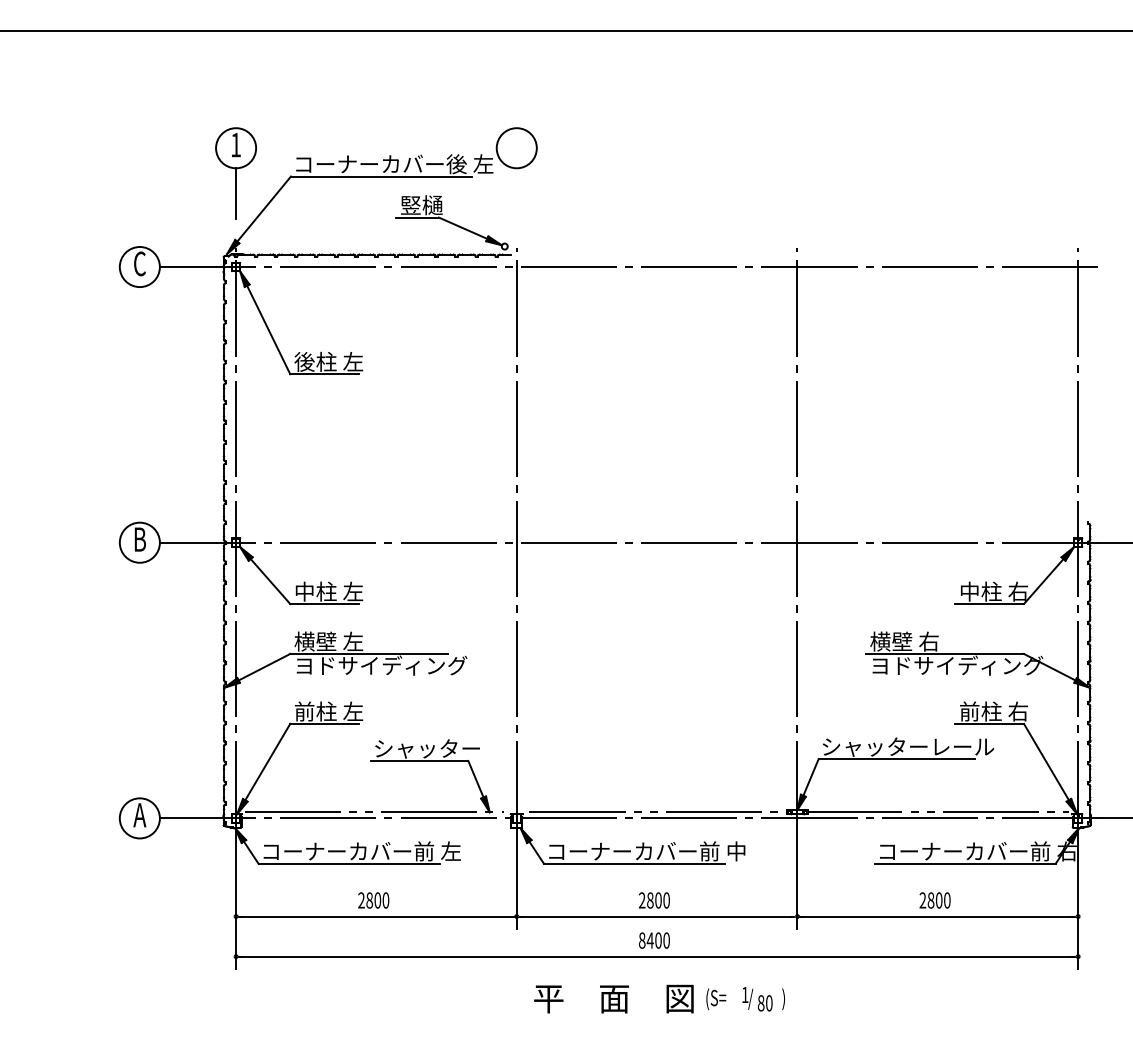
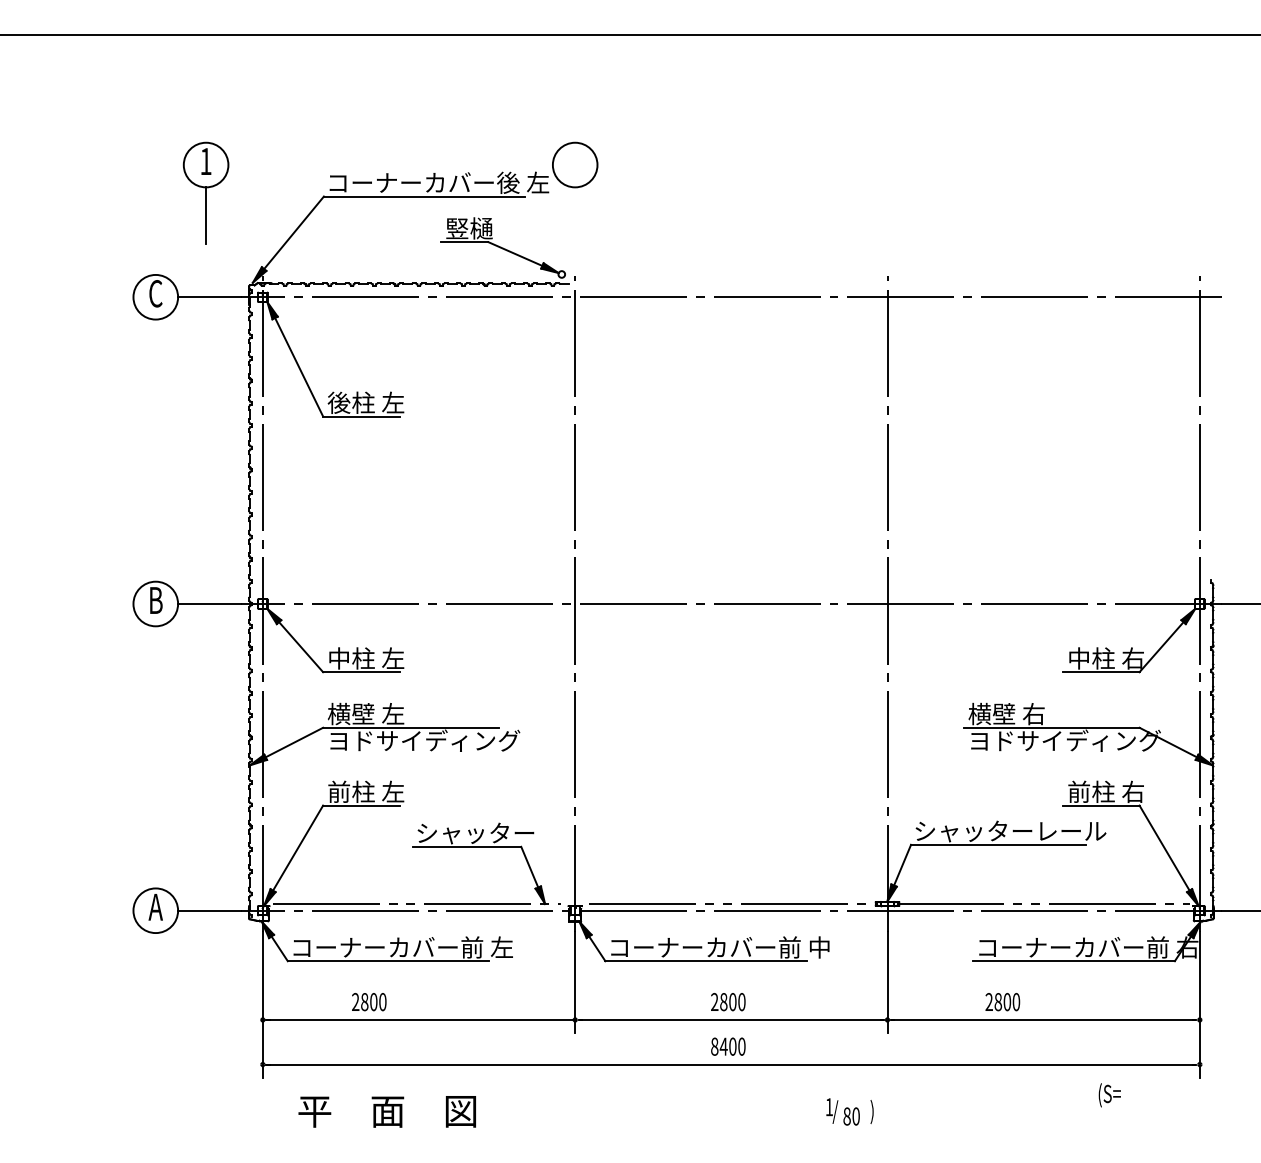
part: (235, 173) -> (205, 193), moved
text: (373, 900) -> (369, 1002), moved
text: (934, 900) -> (1002, 1002), moved
text: (613, 998) -> (386, 1111), moved
text: (716, 999) -> (1110, 1095), moved

